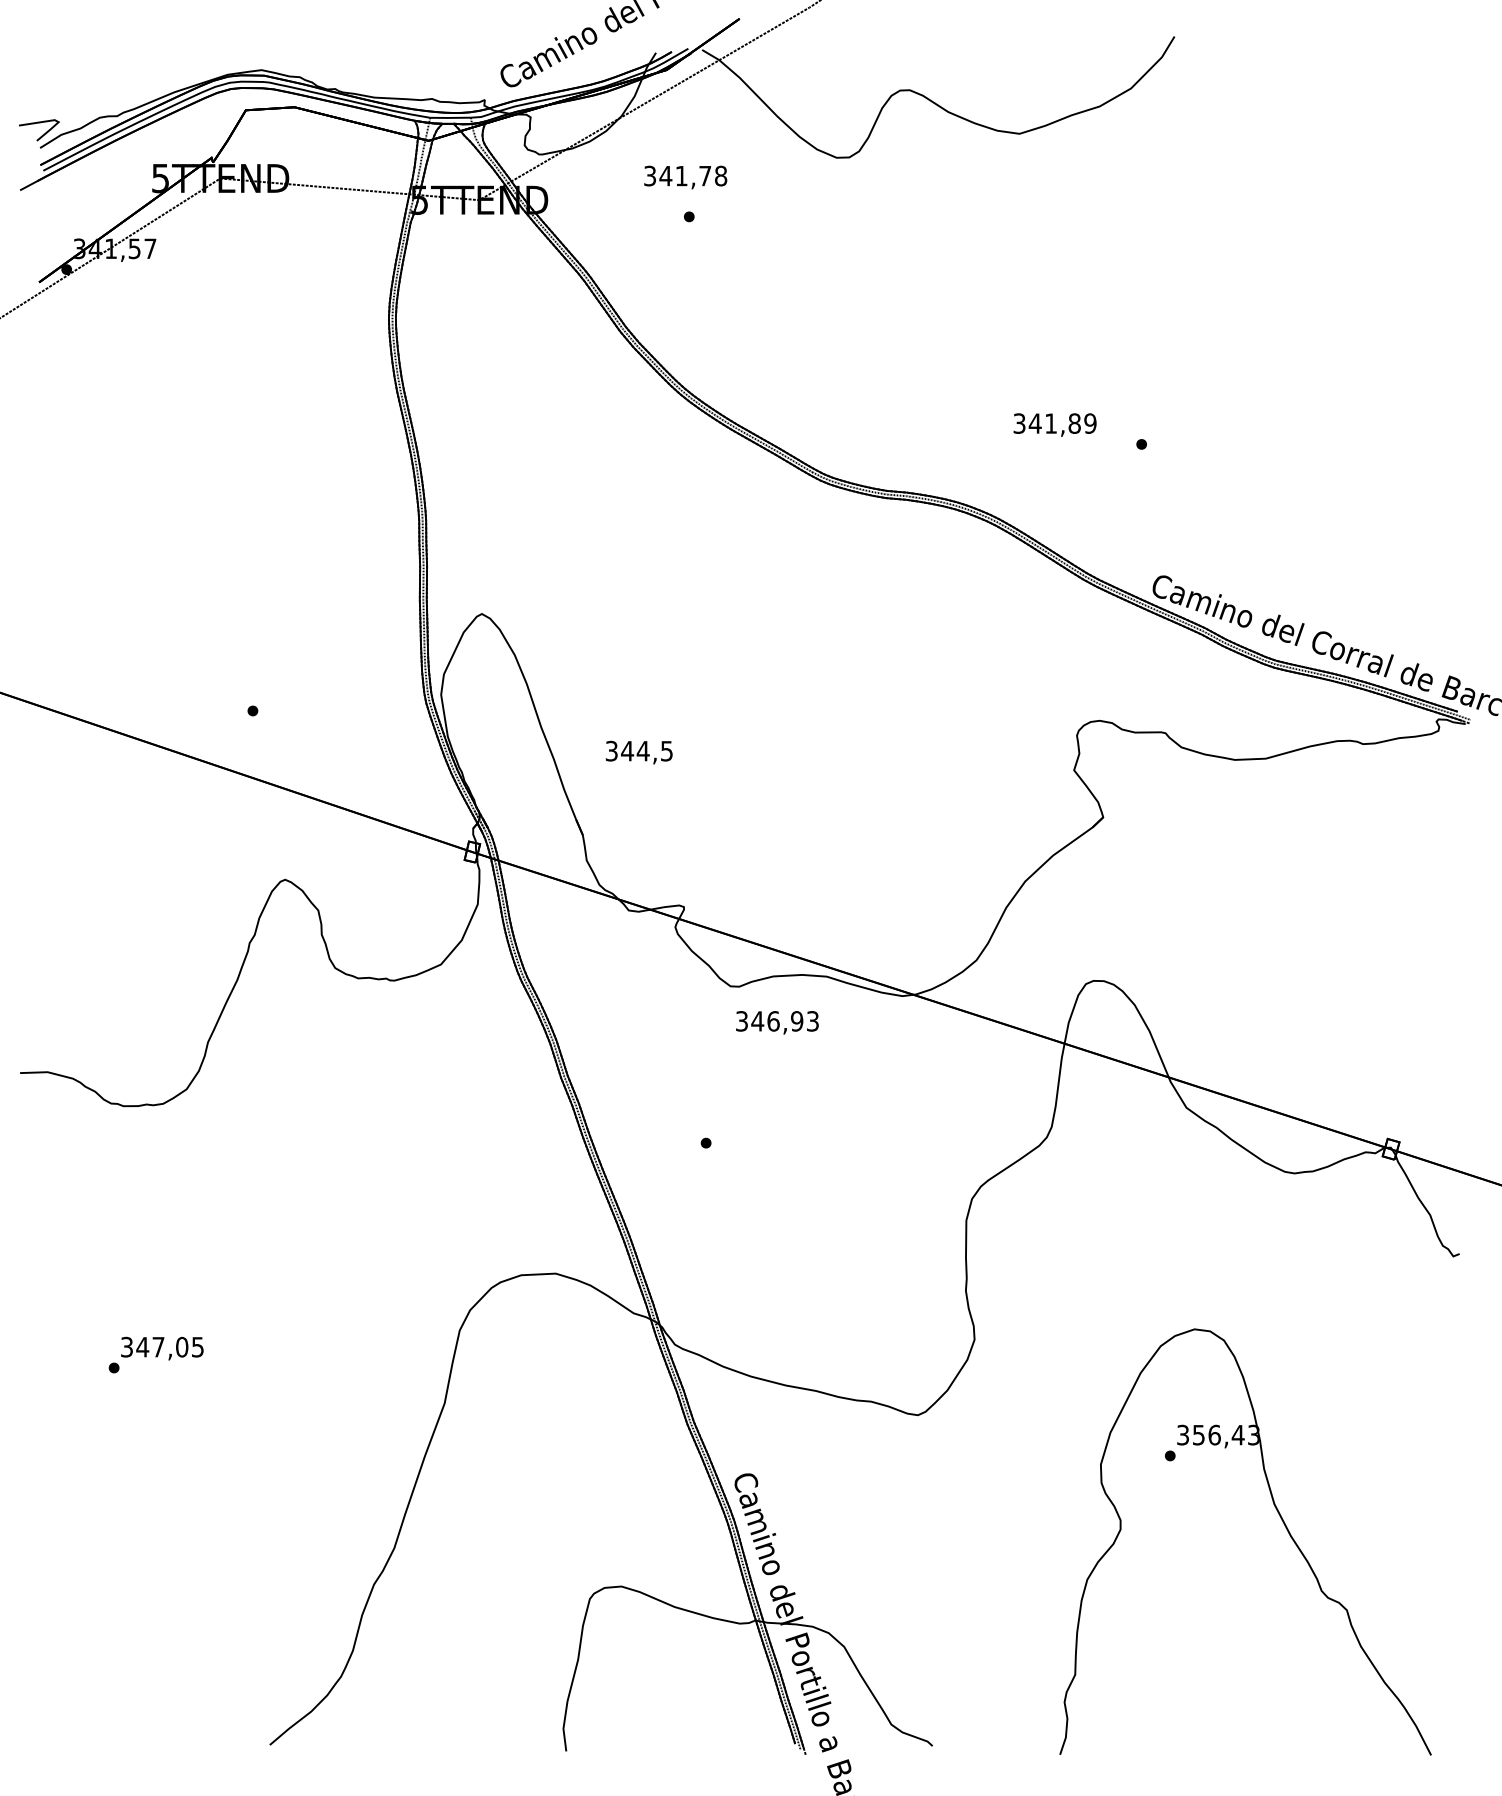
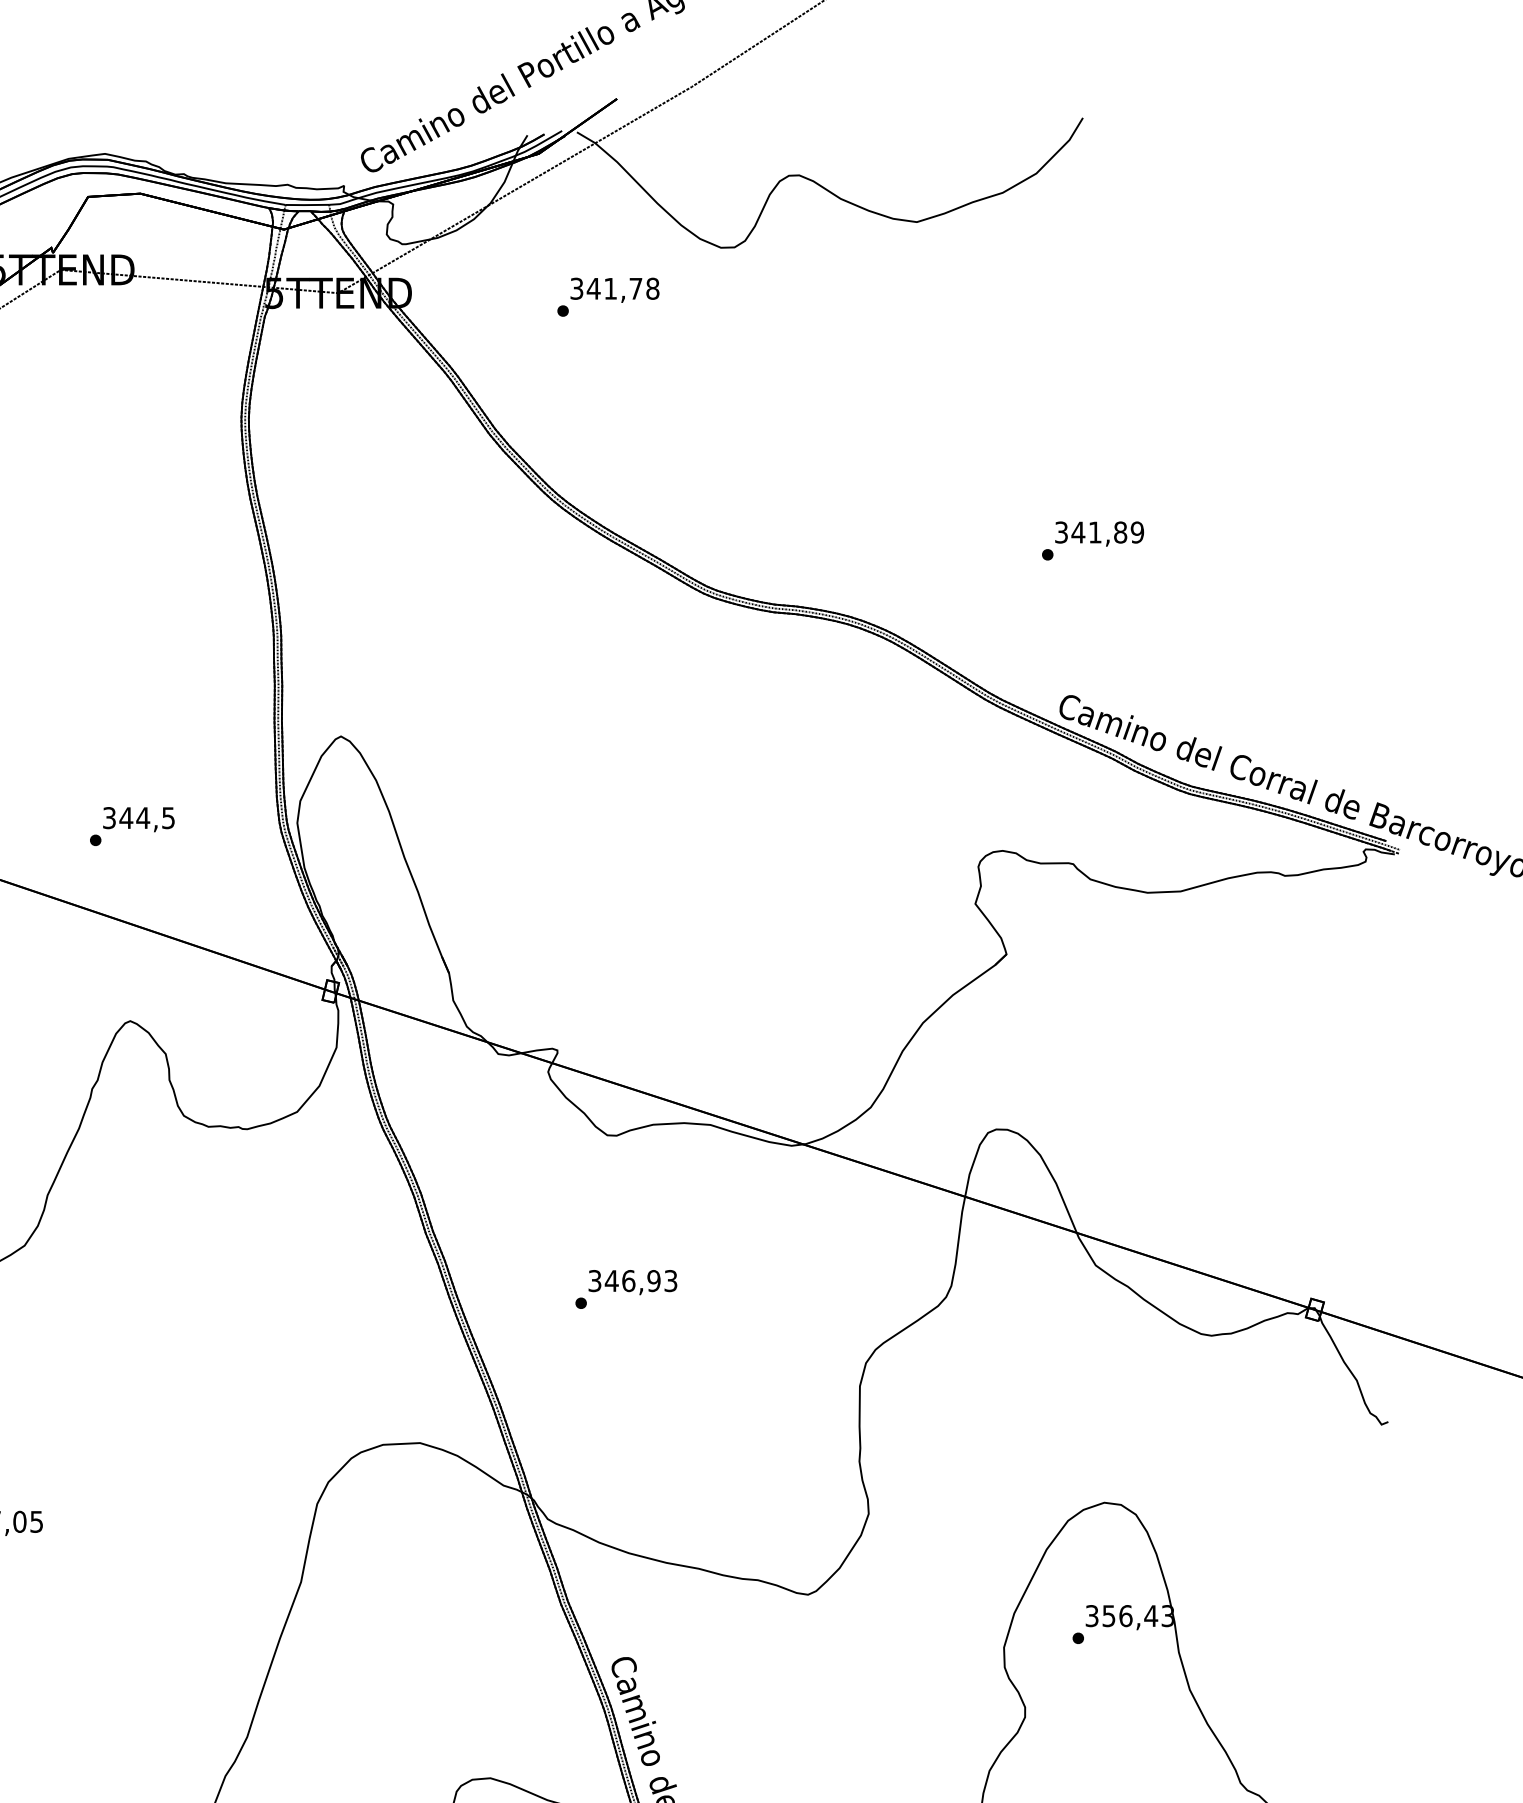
text: (685, 177) -> (614, 290), moved
text: (1054, 424) -> (1098, 533), moved
text: (638, 752) -> (138, 819), moved
text: (777, 1022) -> (632, 1282), moved

